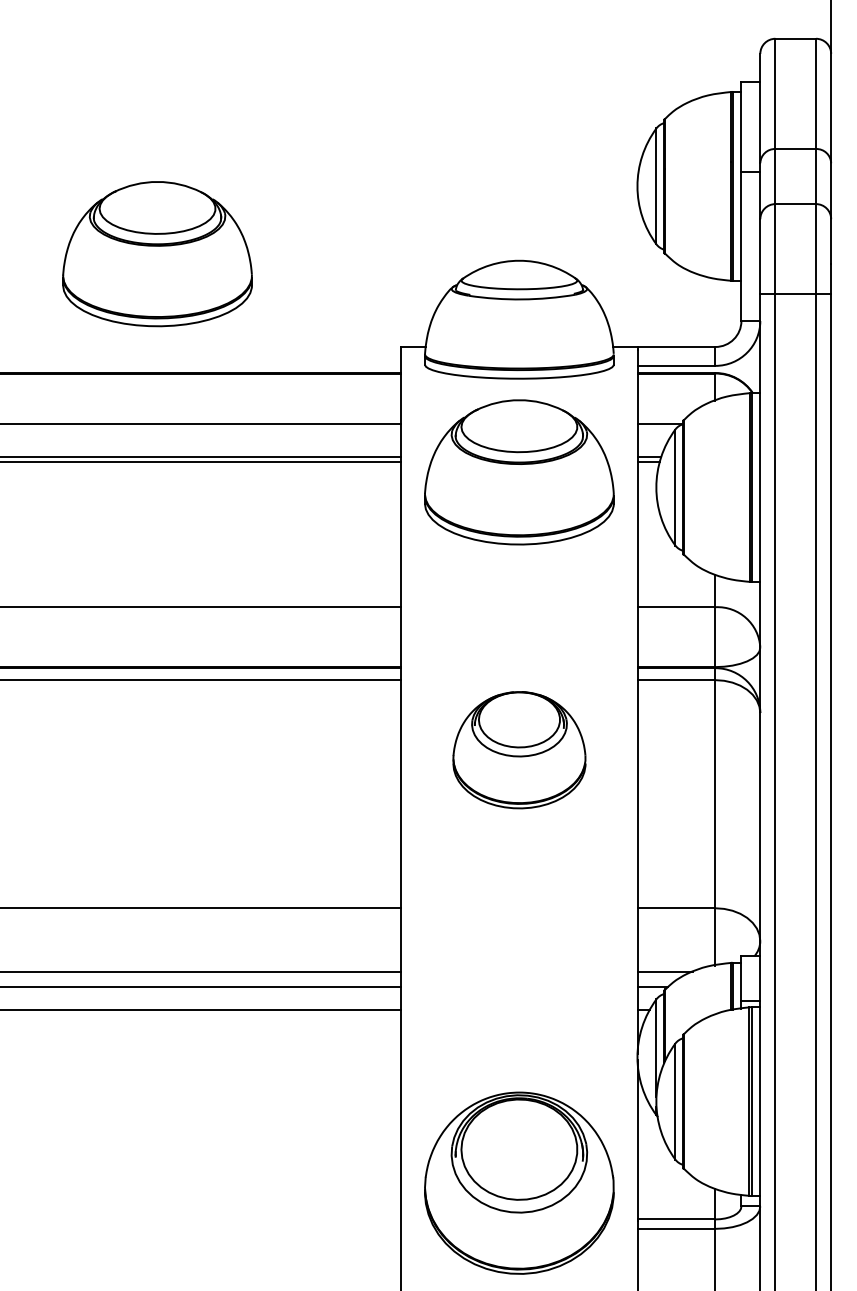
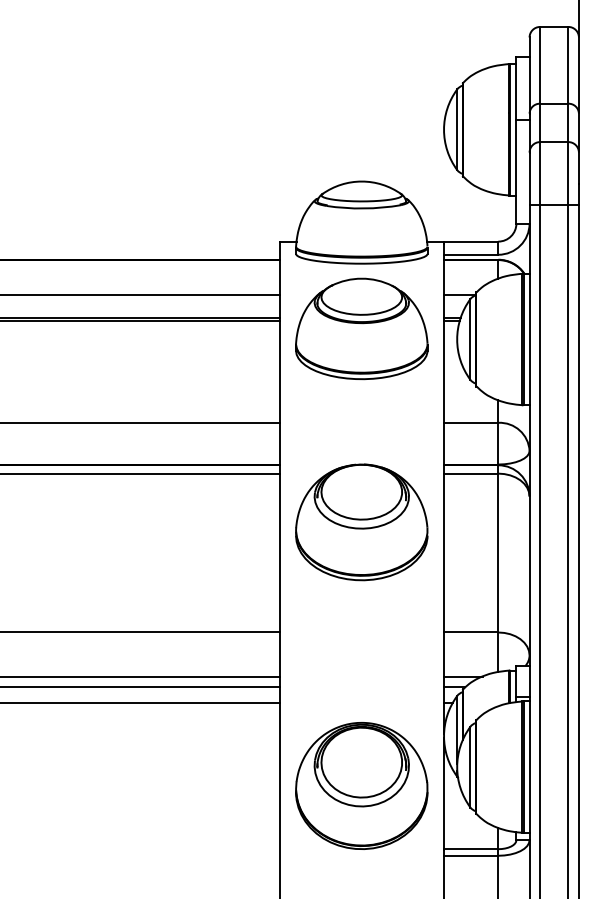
part: (157, 253) -> (109, 176), removed
part: (518, 750) -> (361, 522), size x1.43
part: (518, 1182) -> (361, 785), moved

